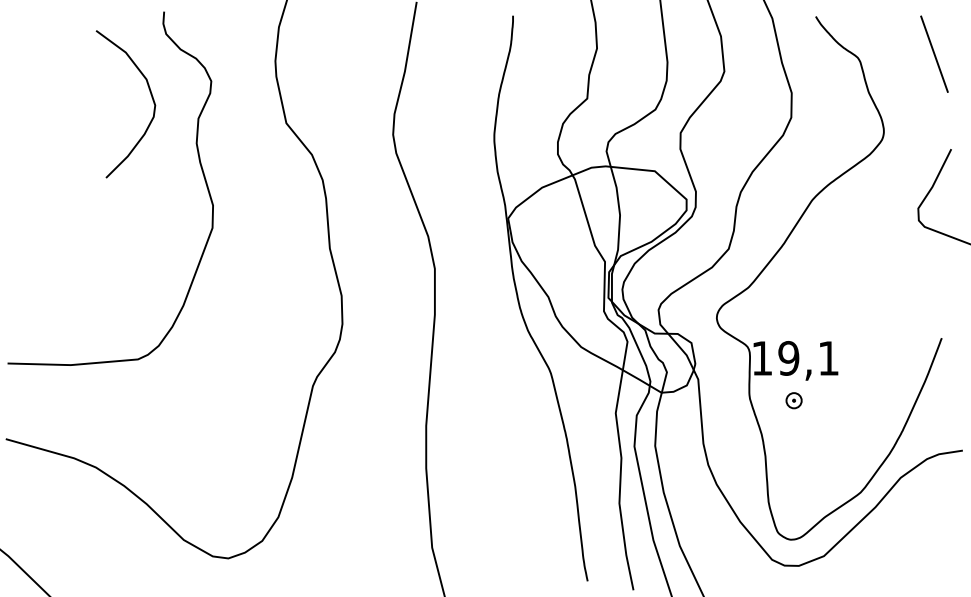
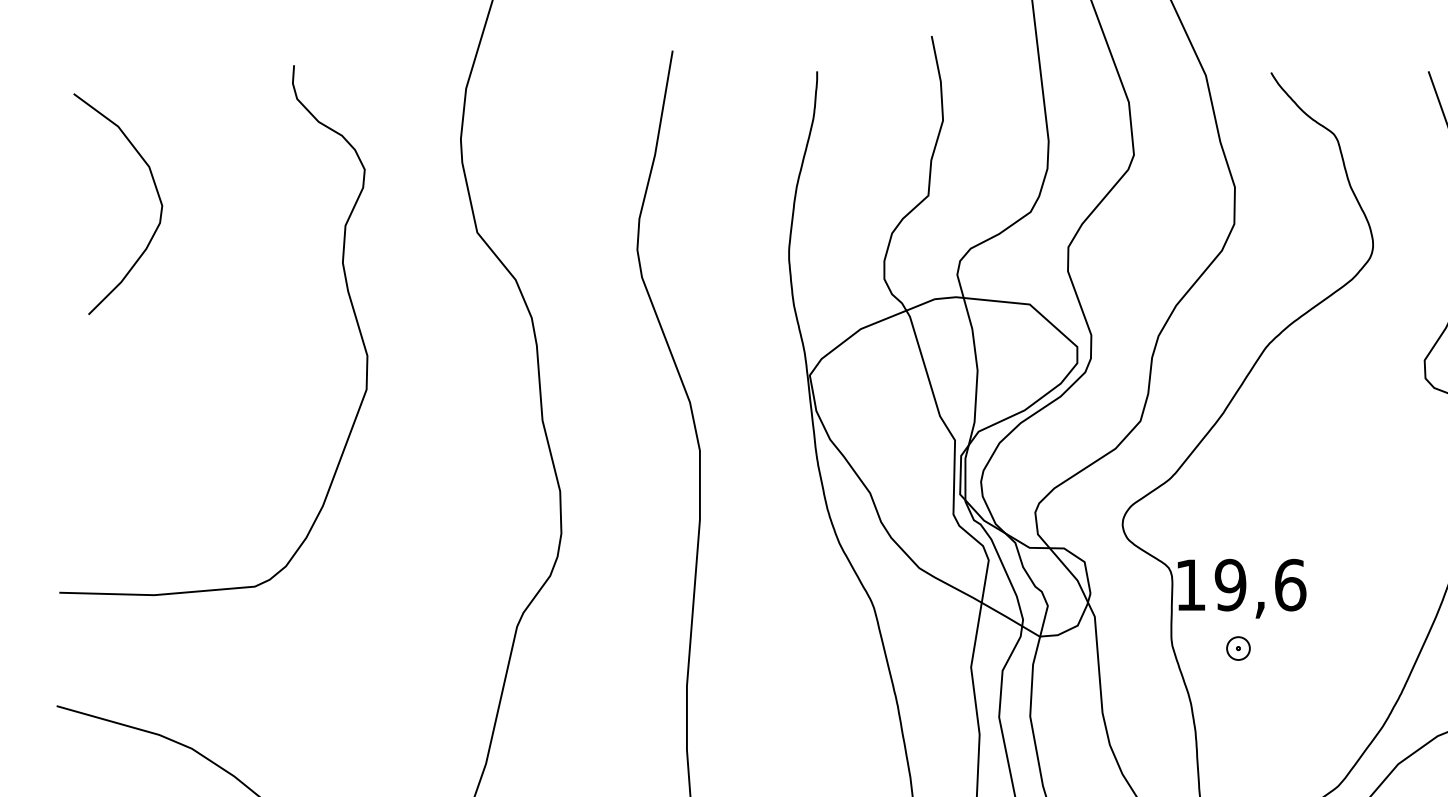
curve: (150, 94) -> (155, 189), moved
text: (828, 358) -> (1290, 585), 19,1 -> 19,6

